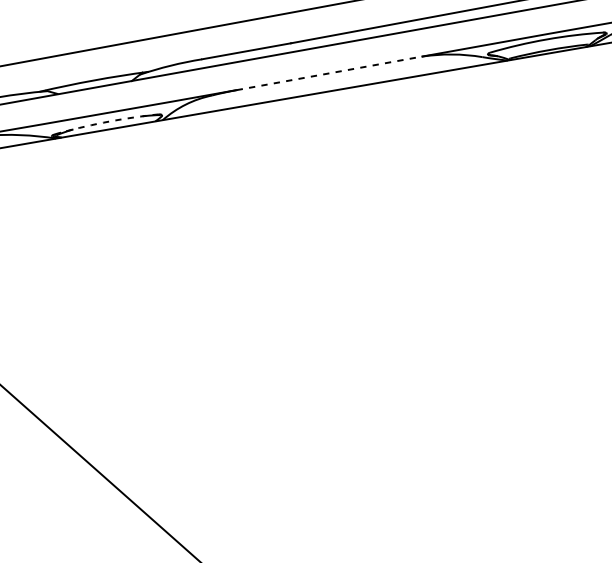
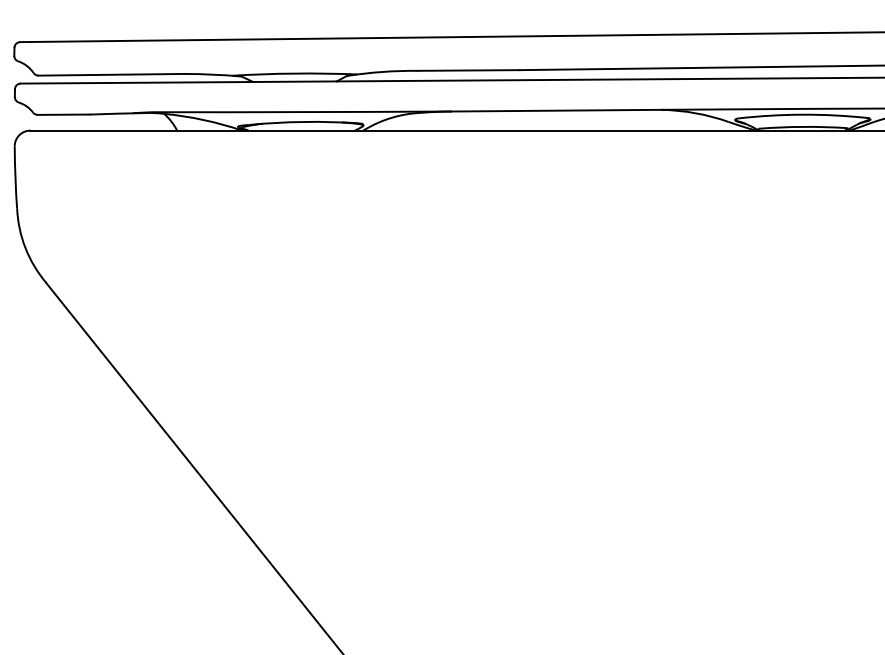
line: (329, 73) -> (556, 110), dashed -> solid
arc: (109, 121) -> (304, 121), dashed -> solid

